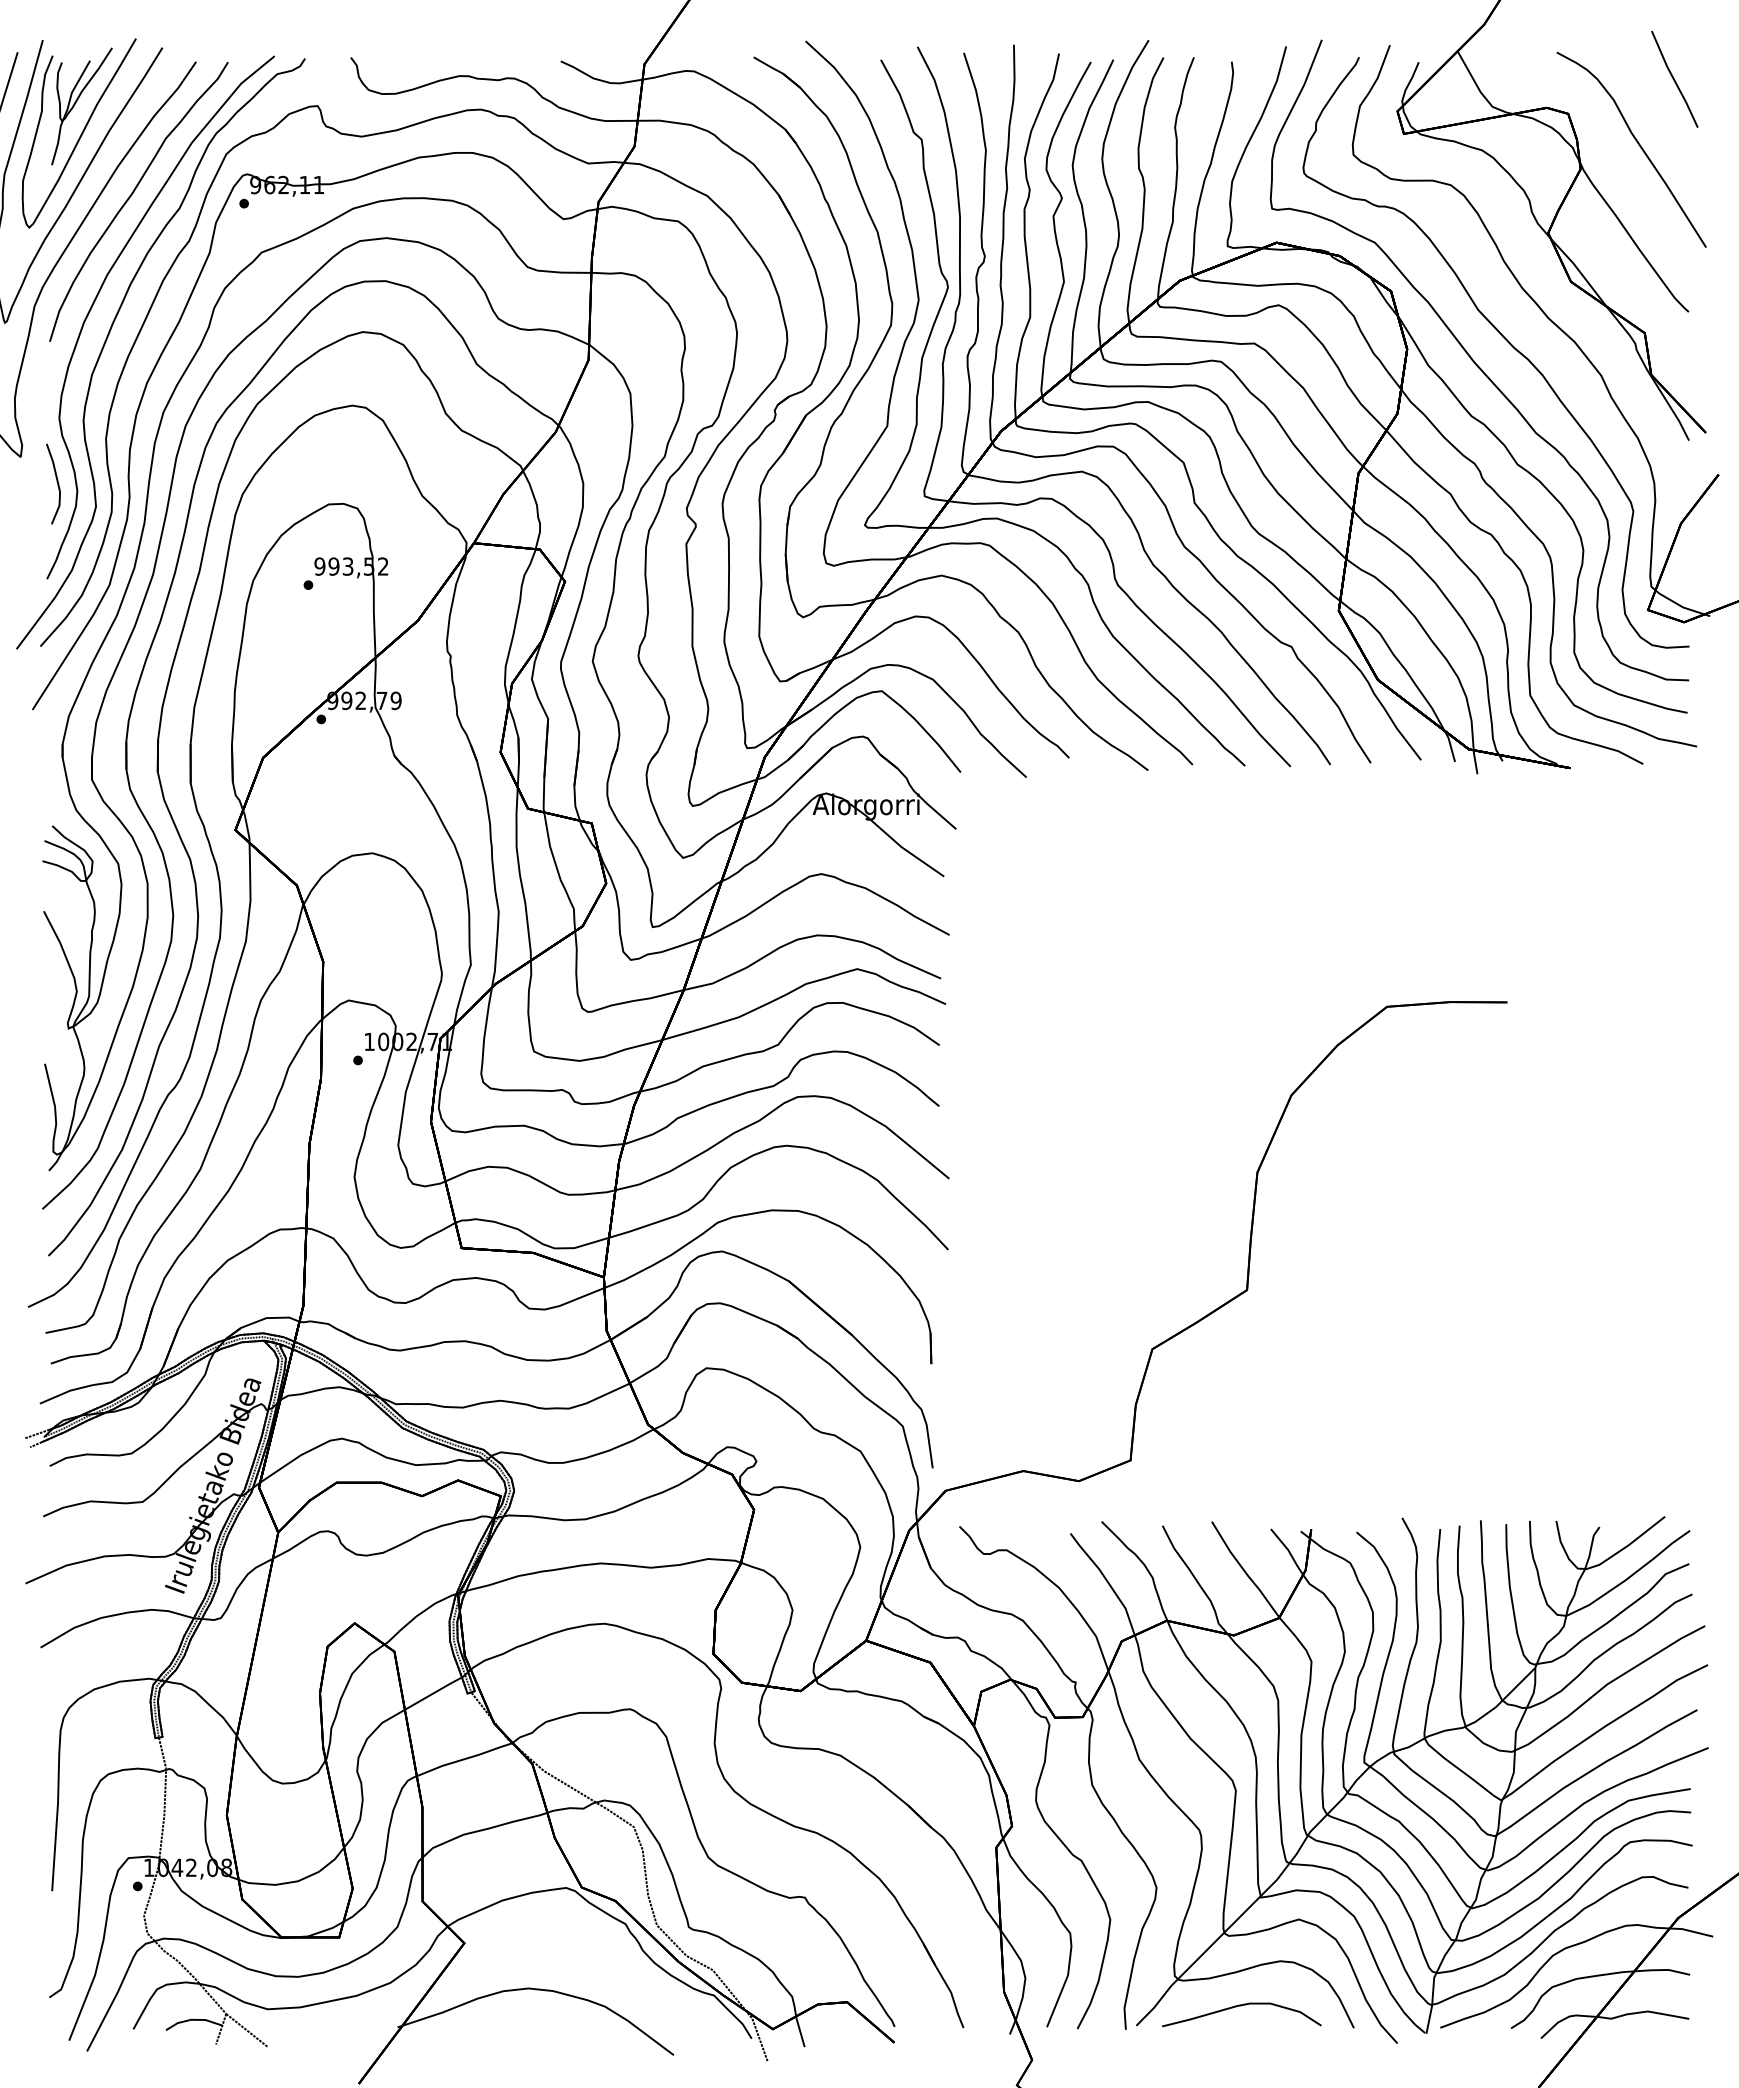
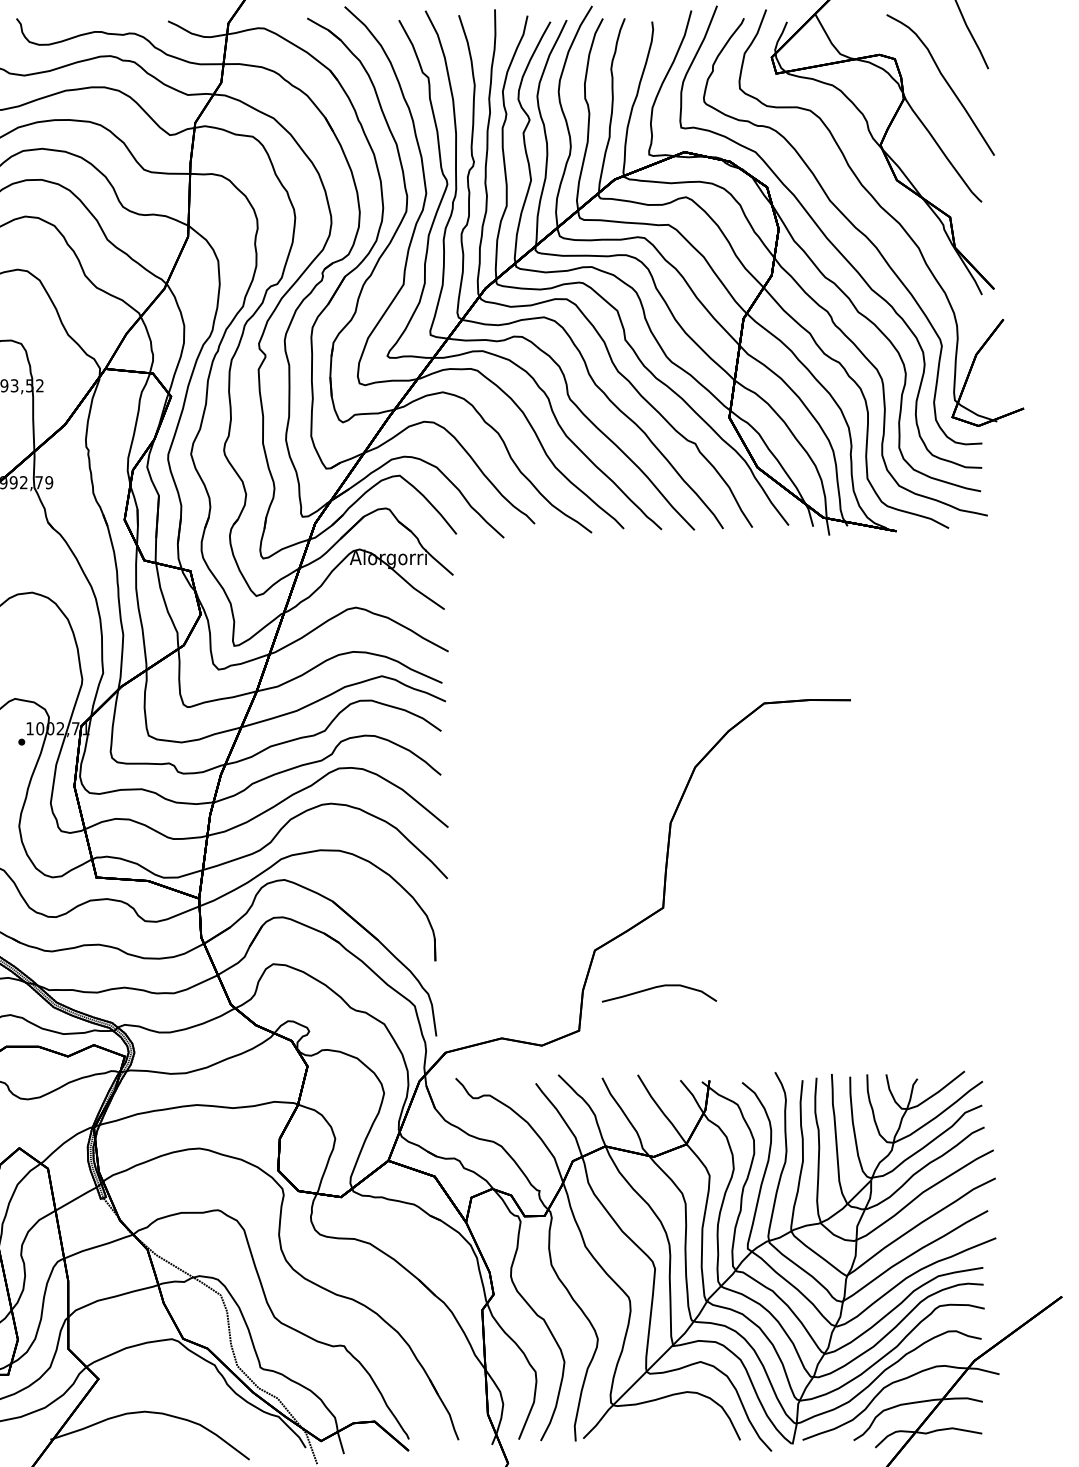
curve: (1241, 2006) -> (659, 987), moved

